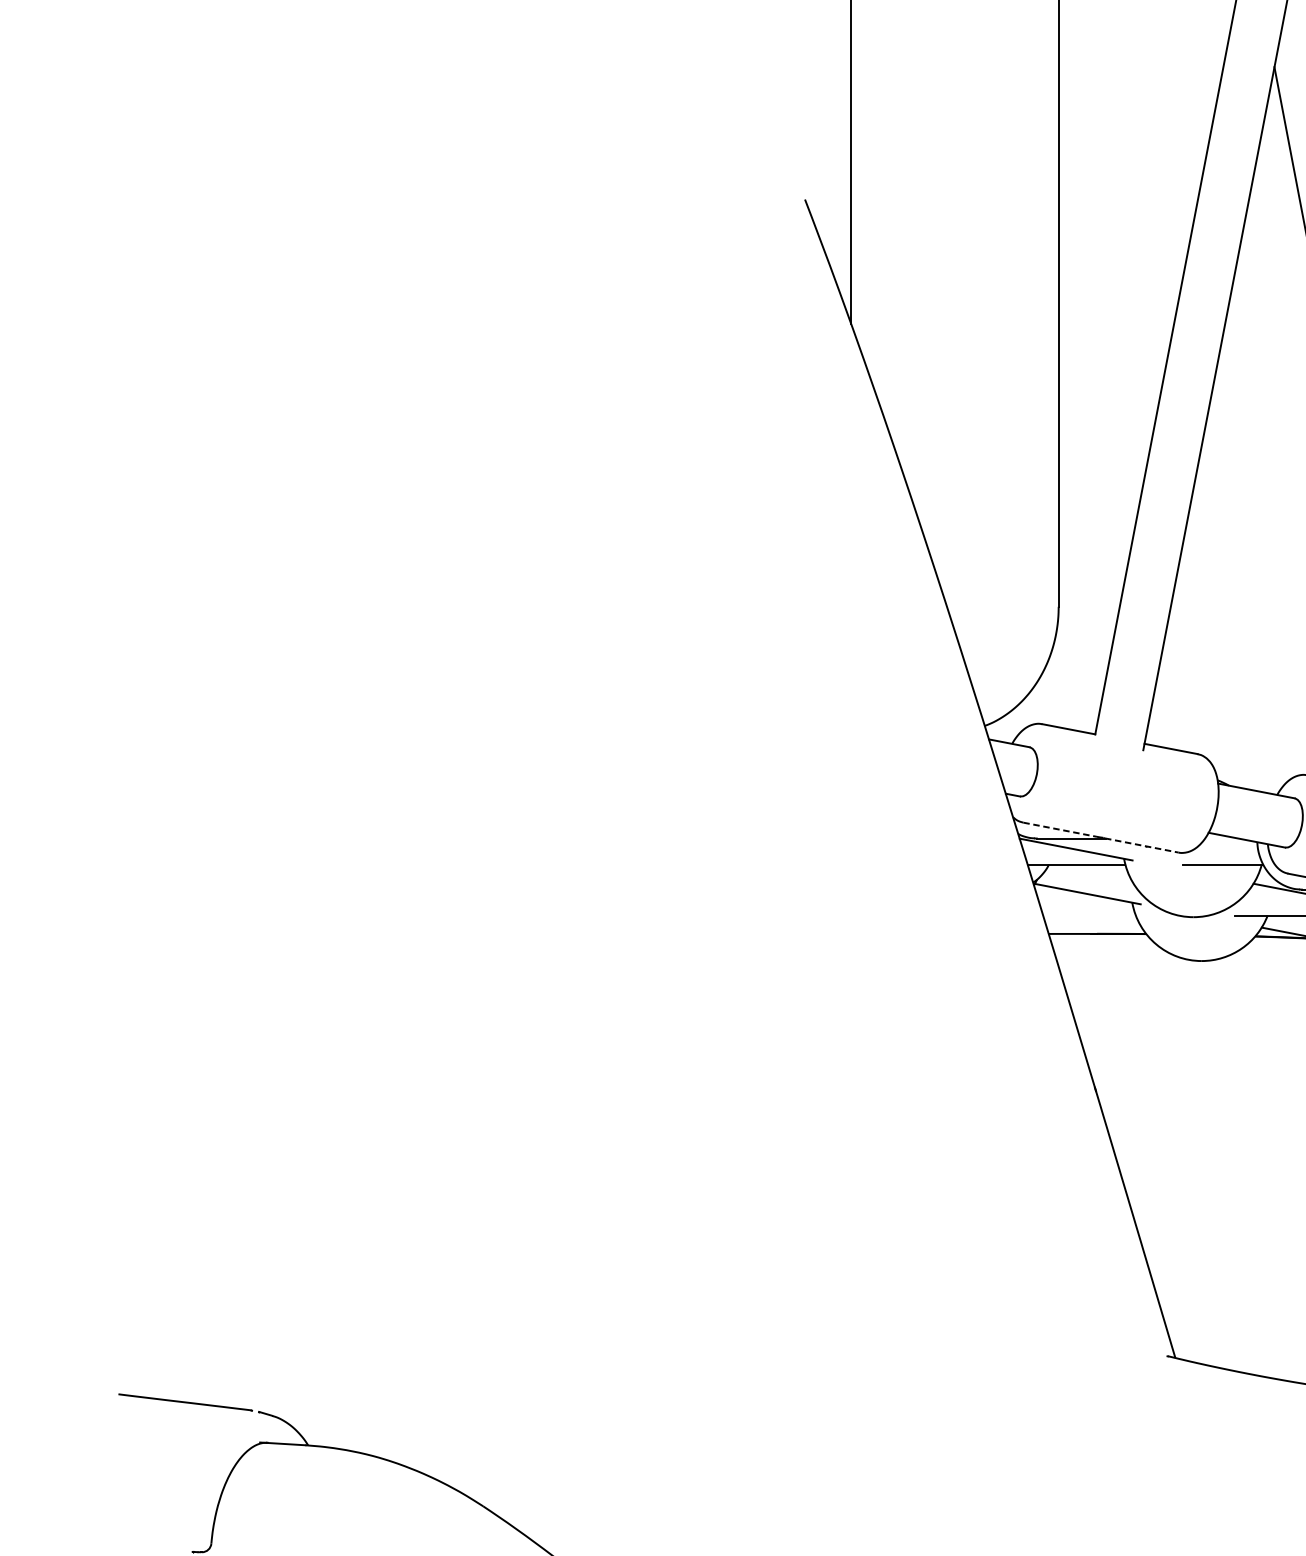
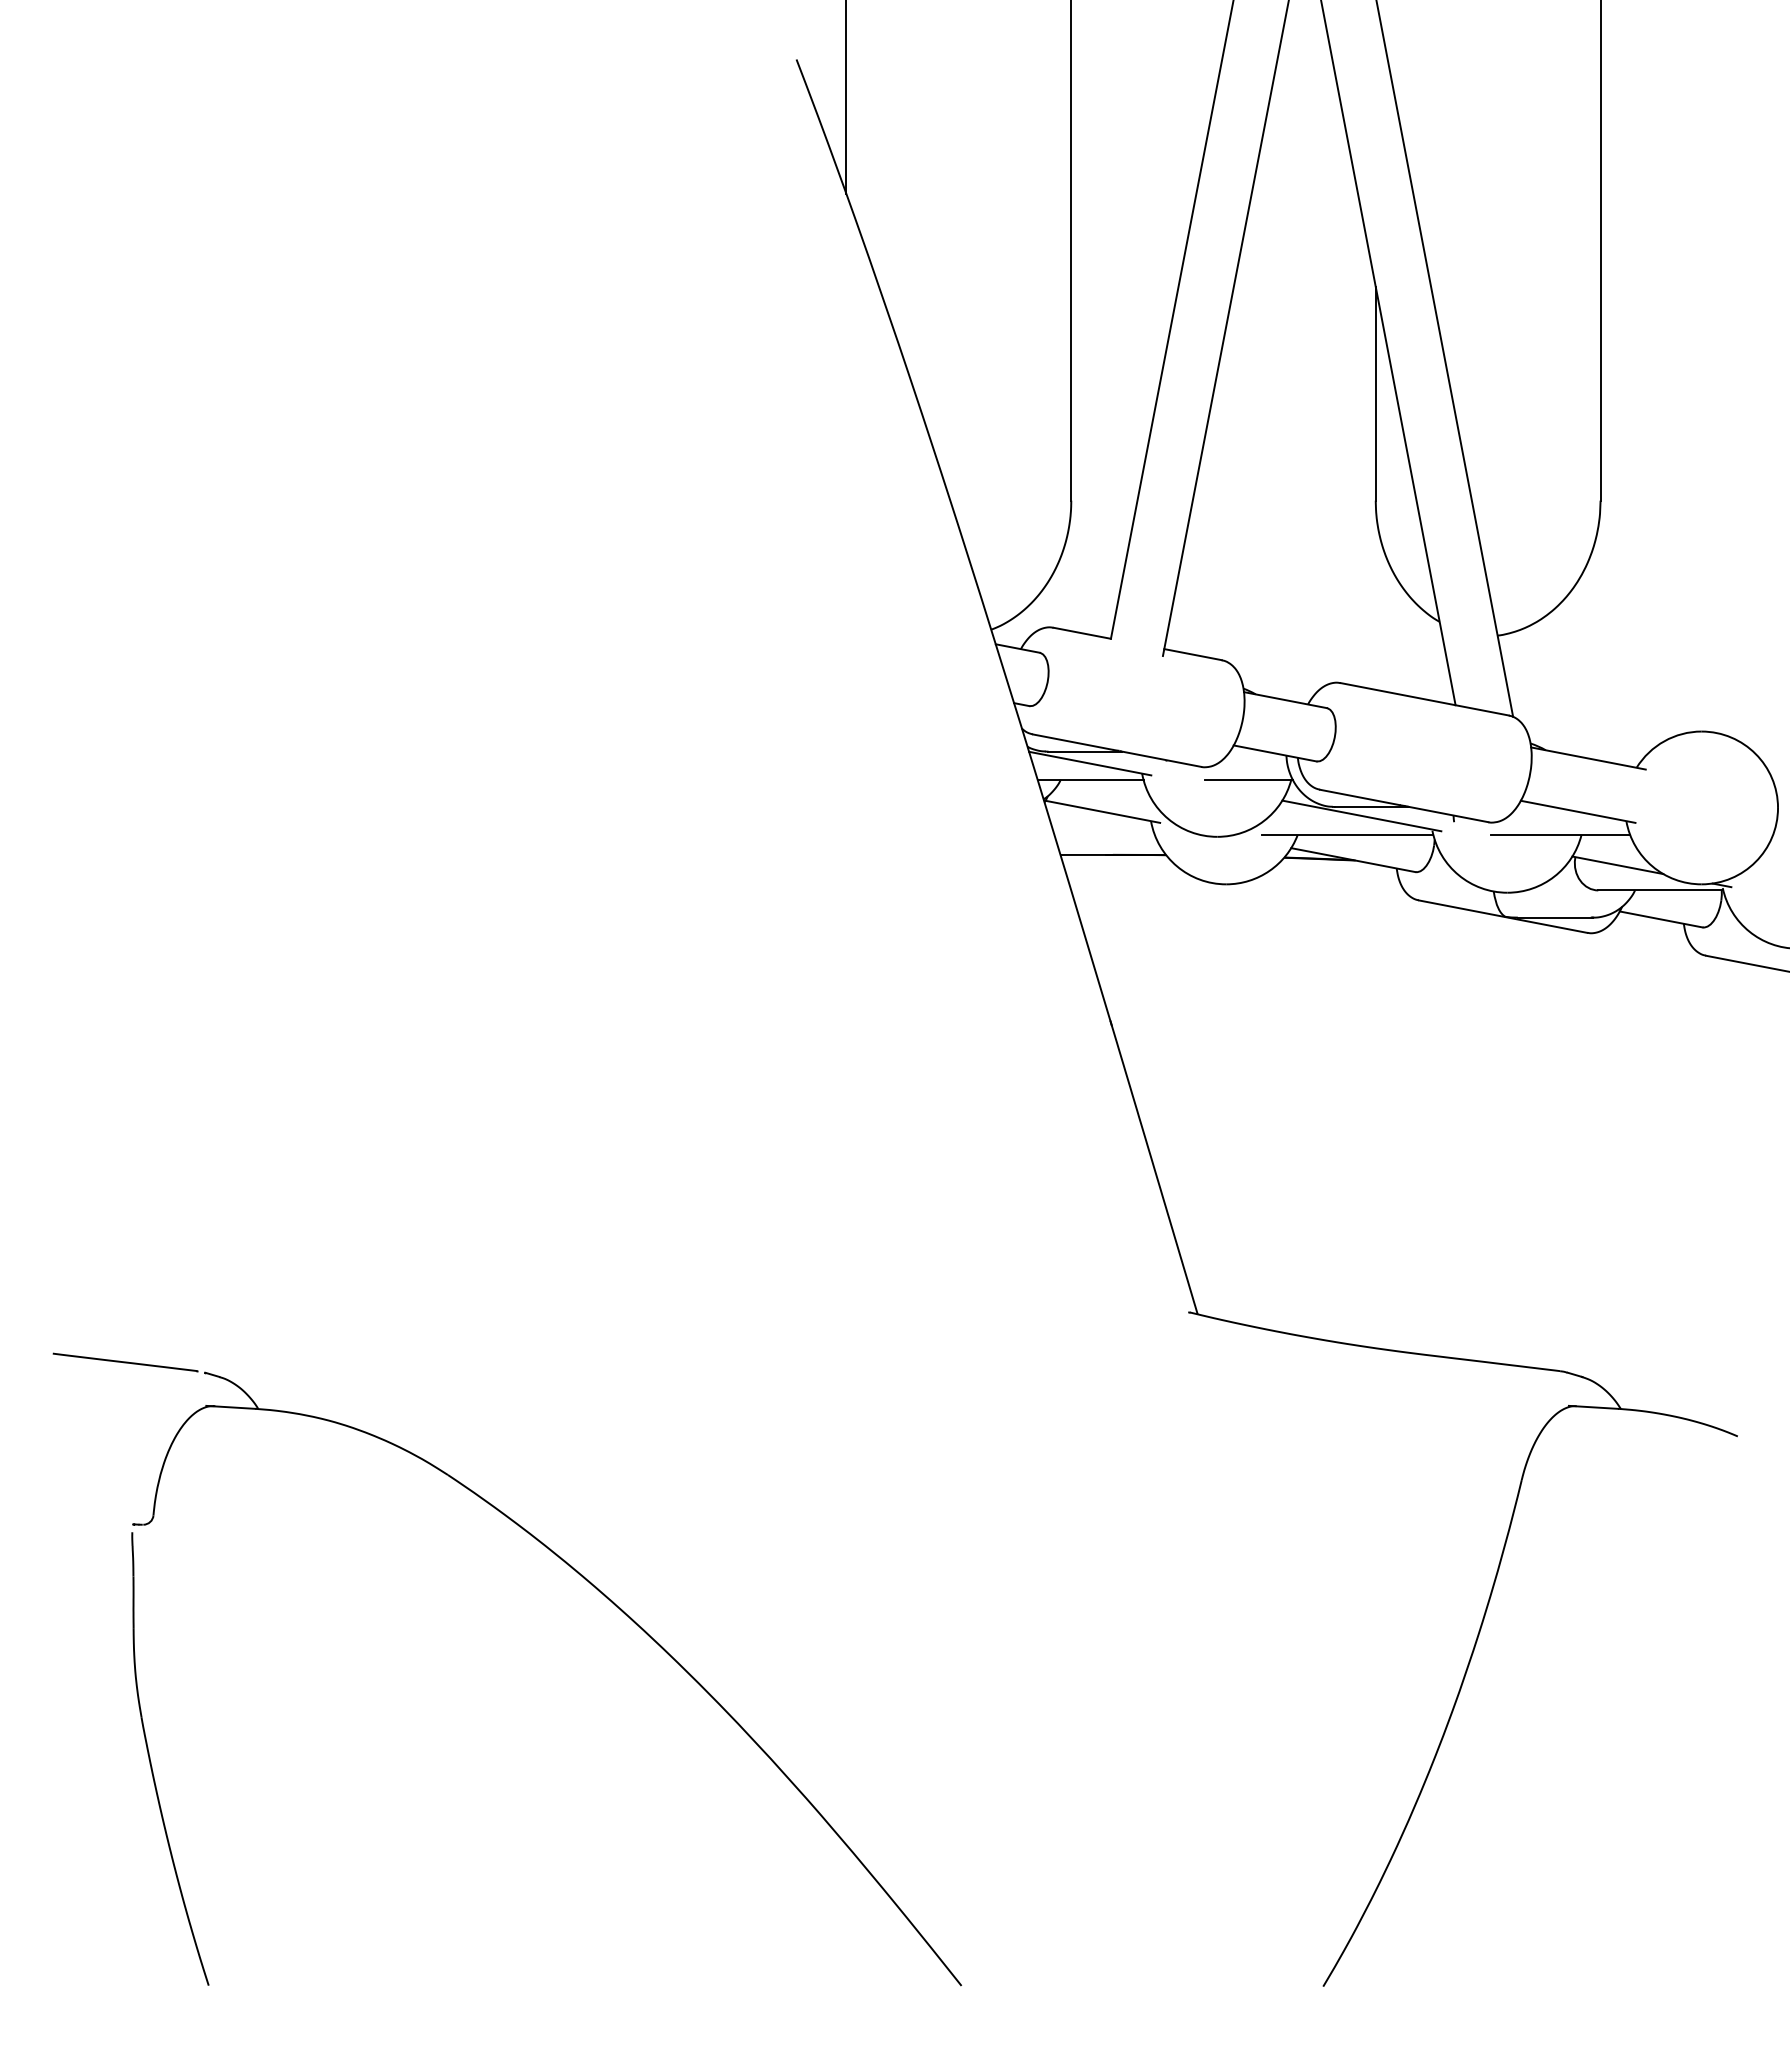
line: (1059, 830) -> (1072, 742), dashed -> solid
line: (1141, 845) -> (1161, 759), dashed -> solid

